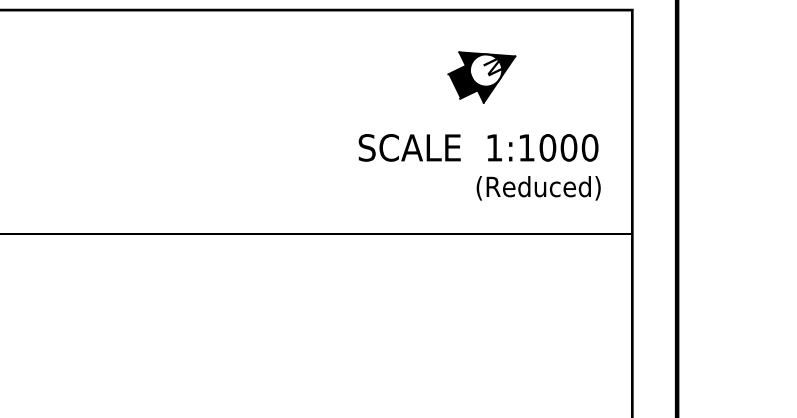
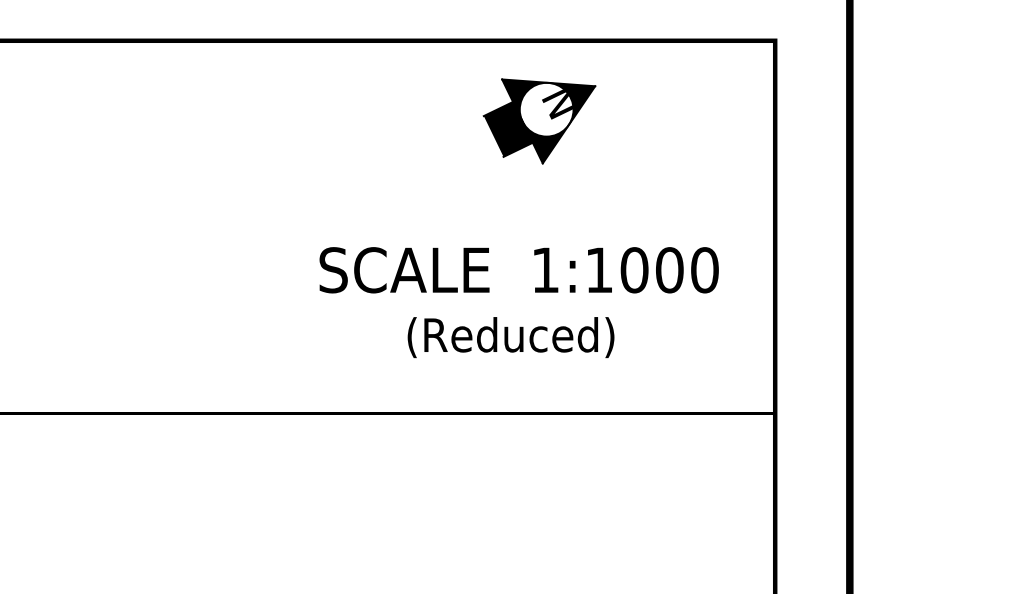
part: (481, 77) -> (538, 121), moved
text: (538, 188) -> (510, 337), moved

